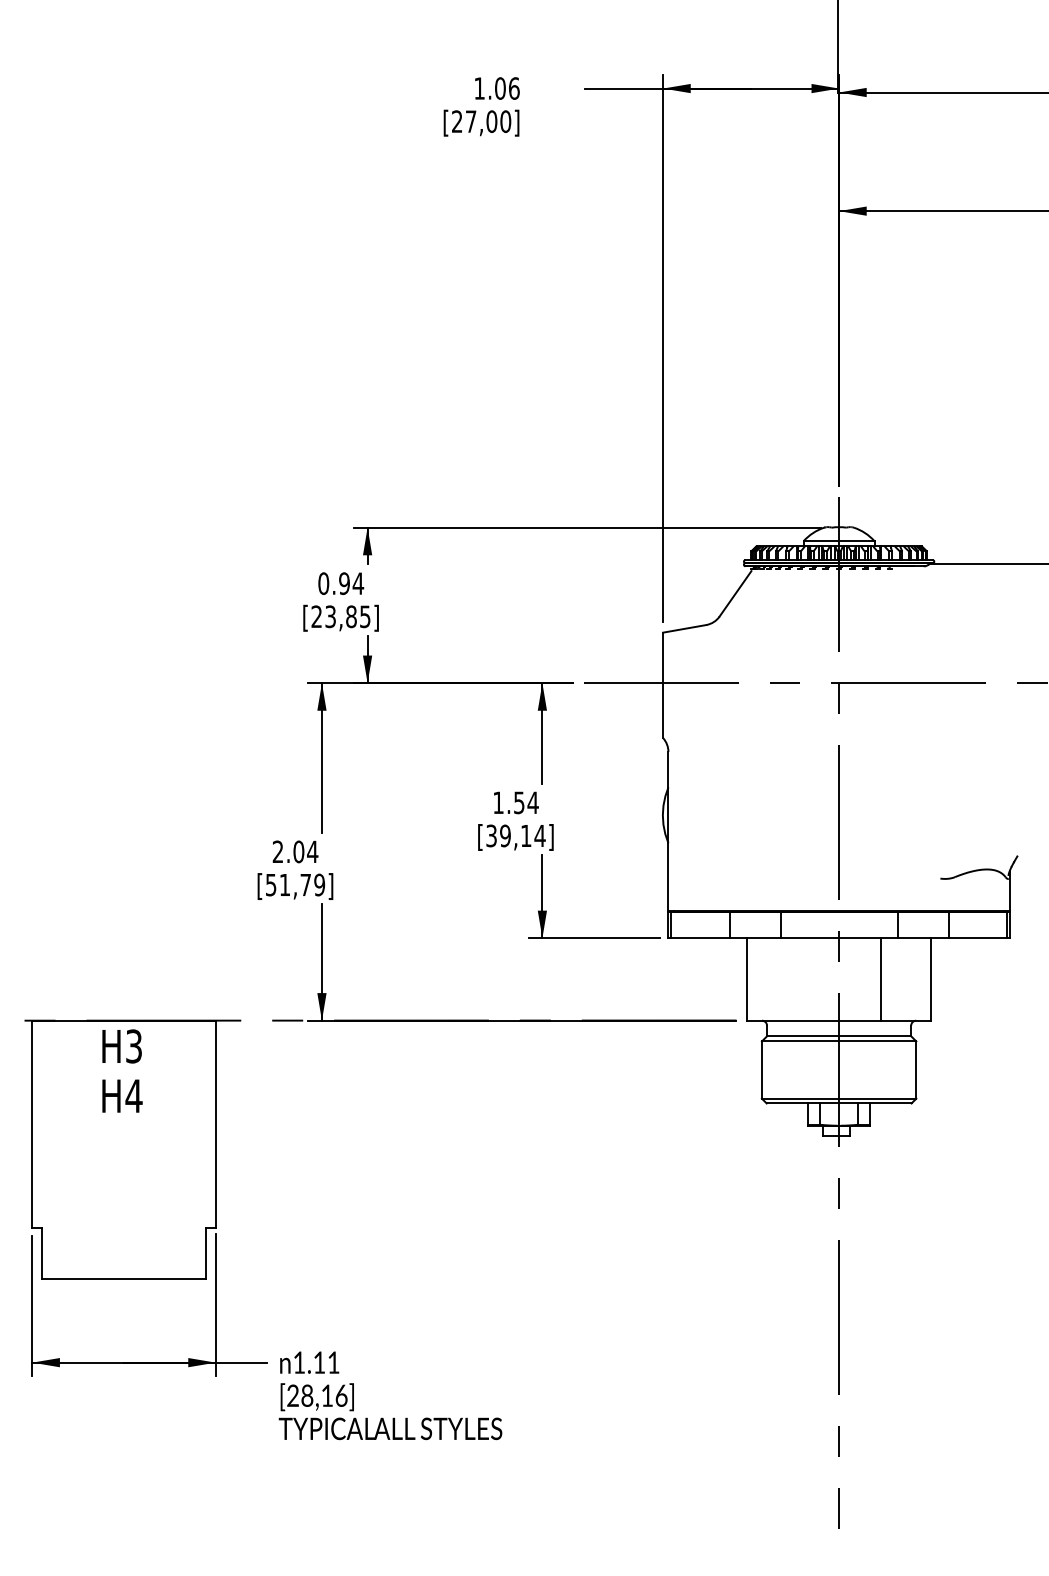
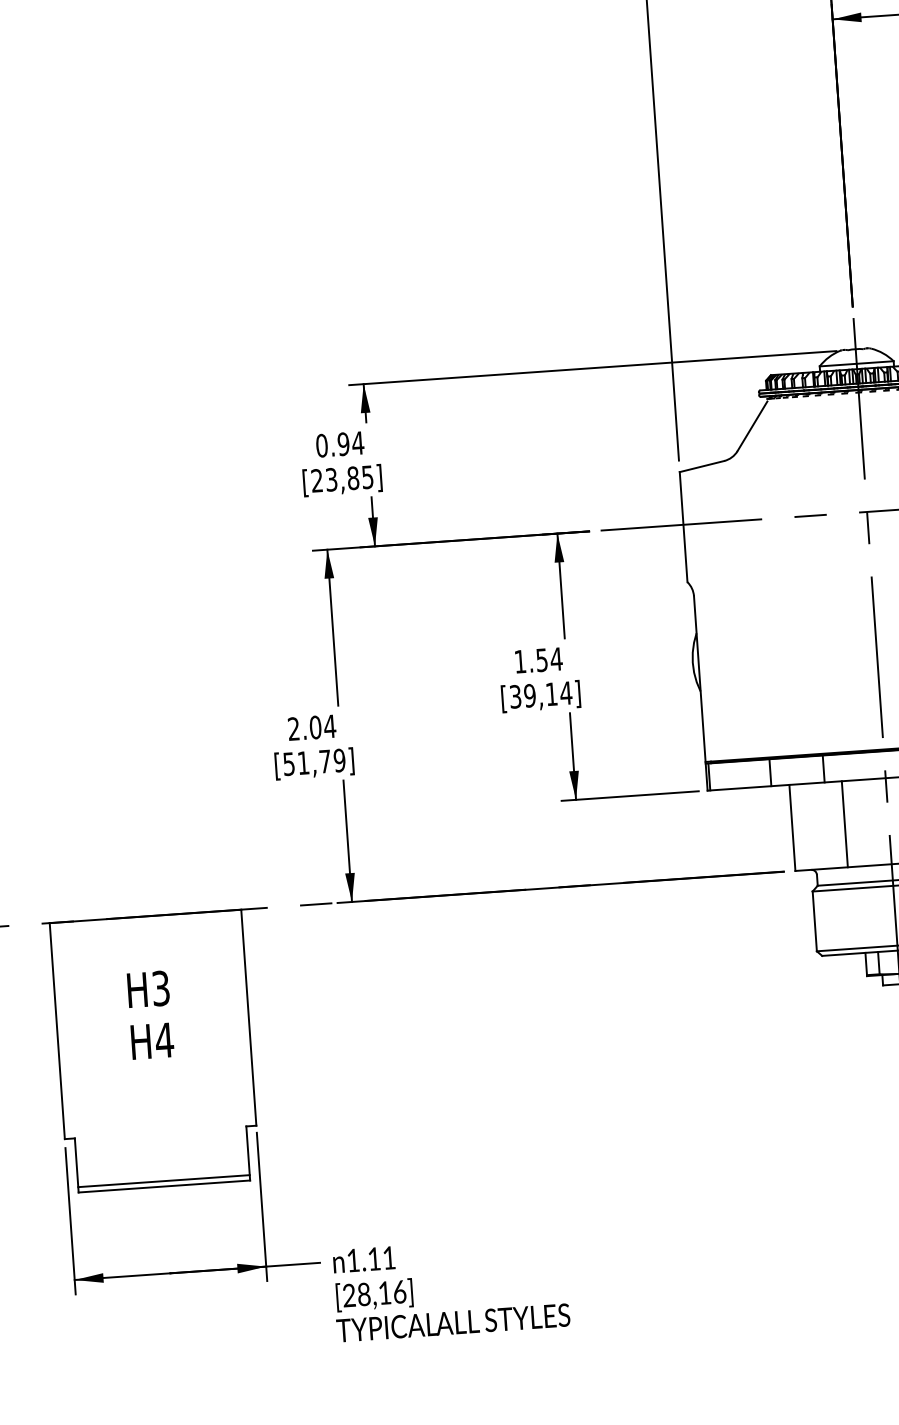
line: (797, 979) -> (845, 824), added
text: (122, 1070) -> (150, 1014), moved
line: (123, 1274) -> (163, 1181), added

